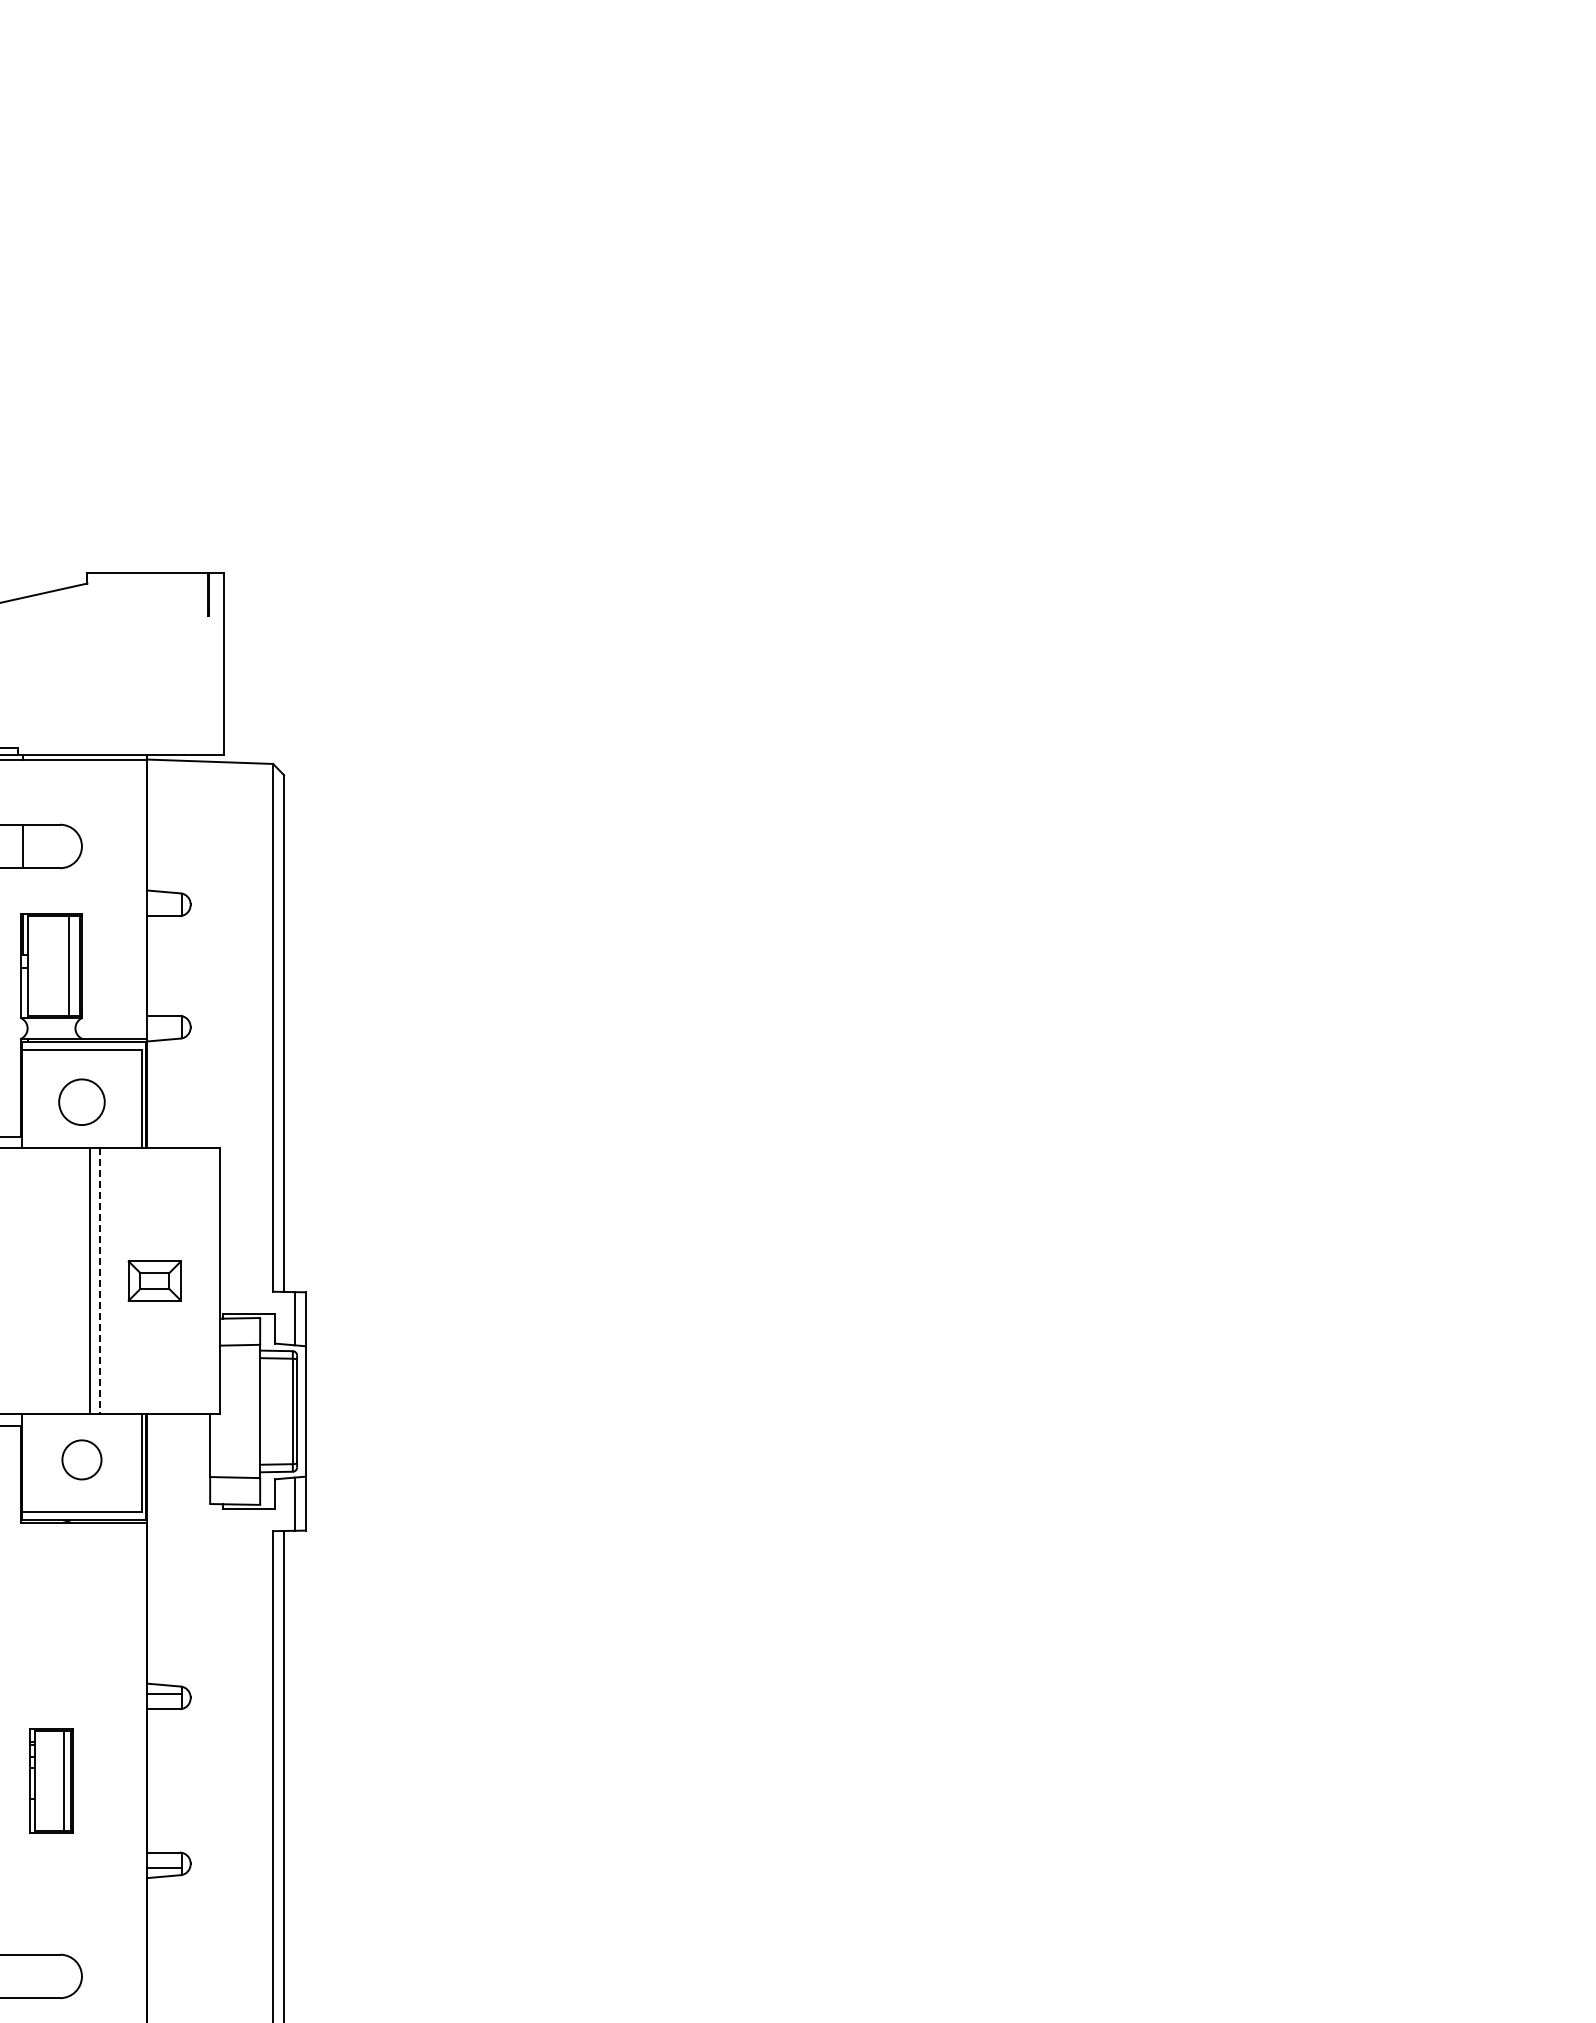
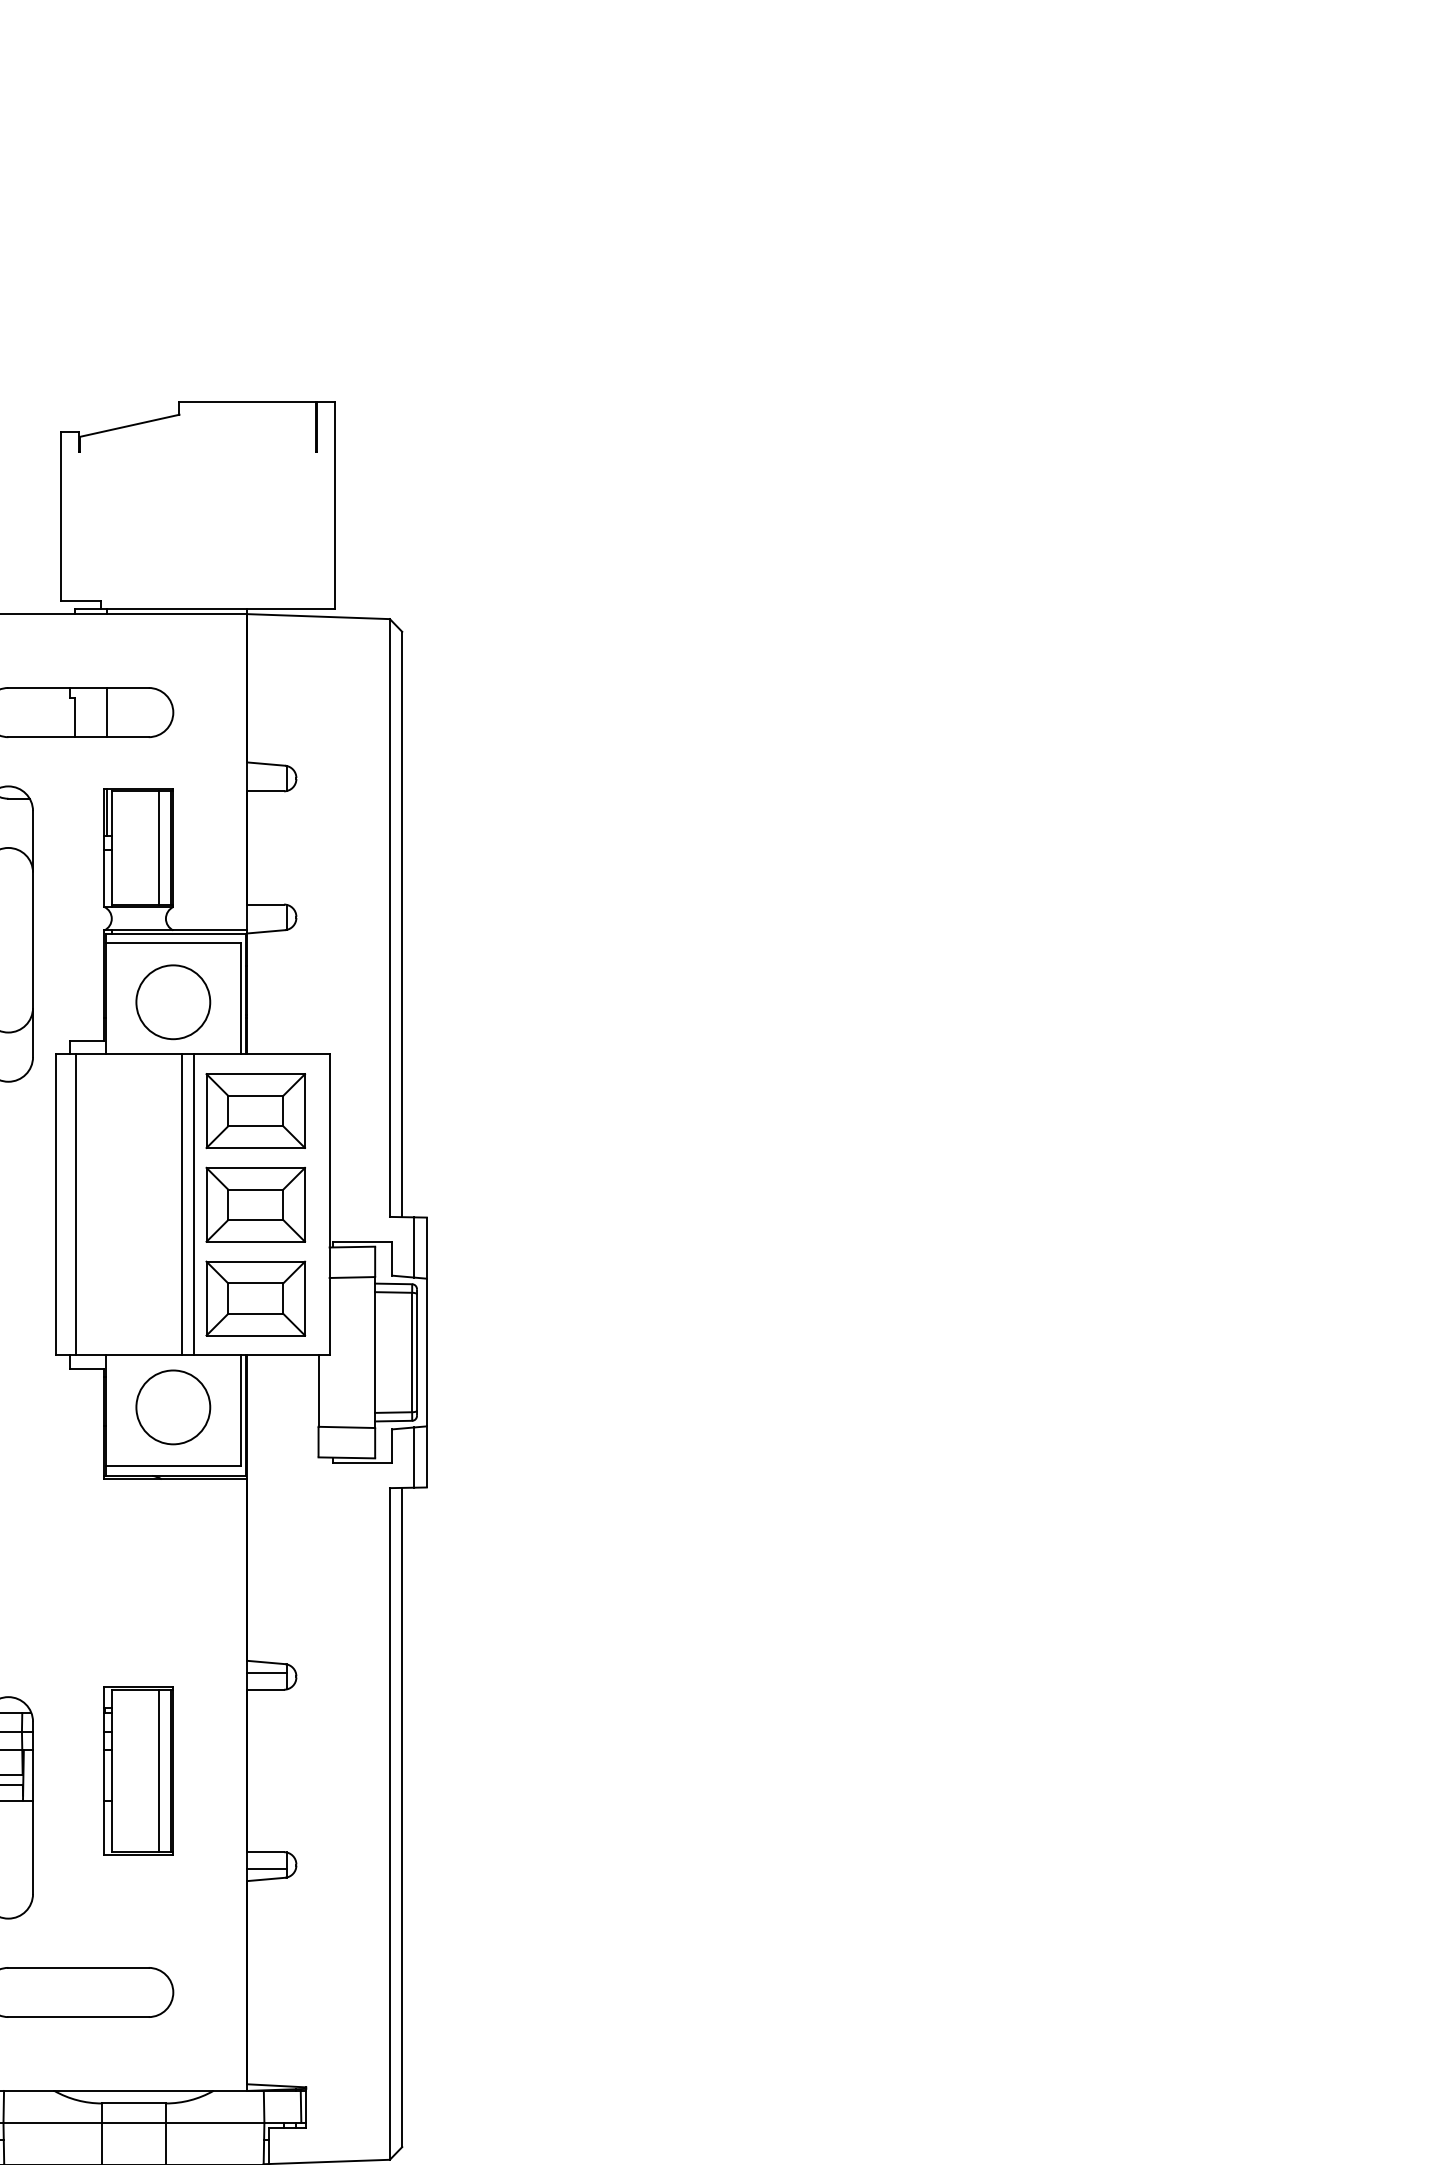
circle: (81, 1101) -> (172, 1001), size x1.43
part: (154, 1197) -> (255, 1110), added
part: (154, 1280) -> (255, 1204), size x1.67
line: (100, 1281) -> (194, 1205), dashed -> solid
part: (154, 1363) -> (255, 1298), added
circle: (81, 1459) -> (172, 1406), size x1.67
part: (51, 1780) -> (138, 1770), size x1.43

